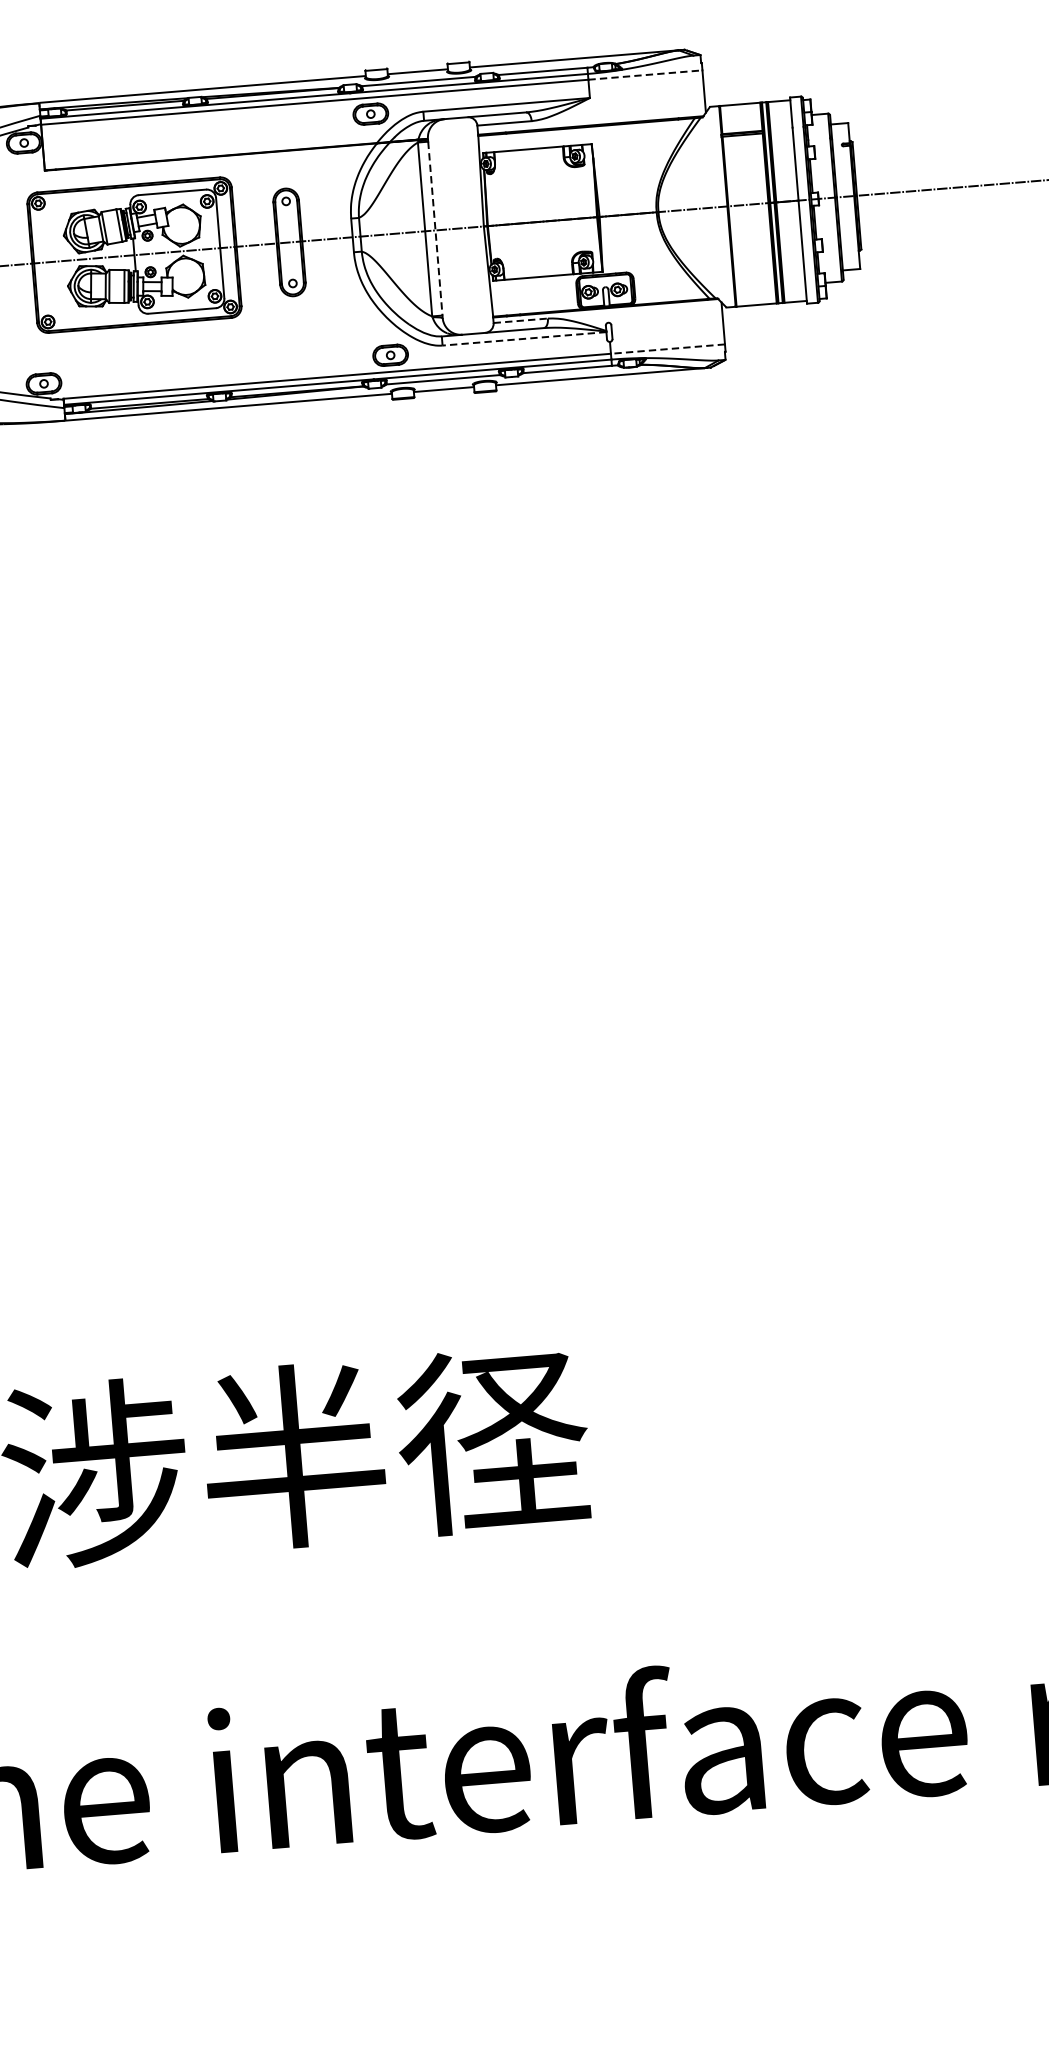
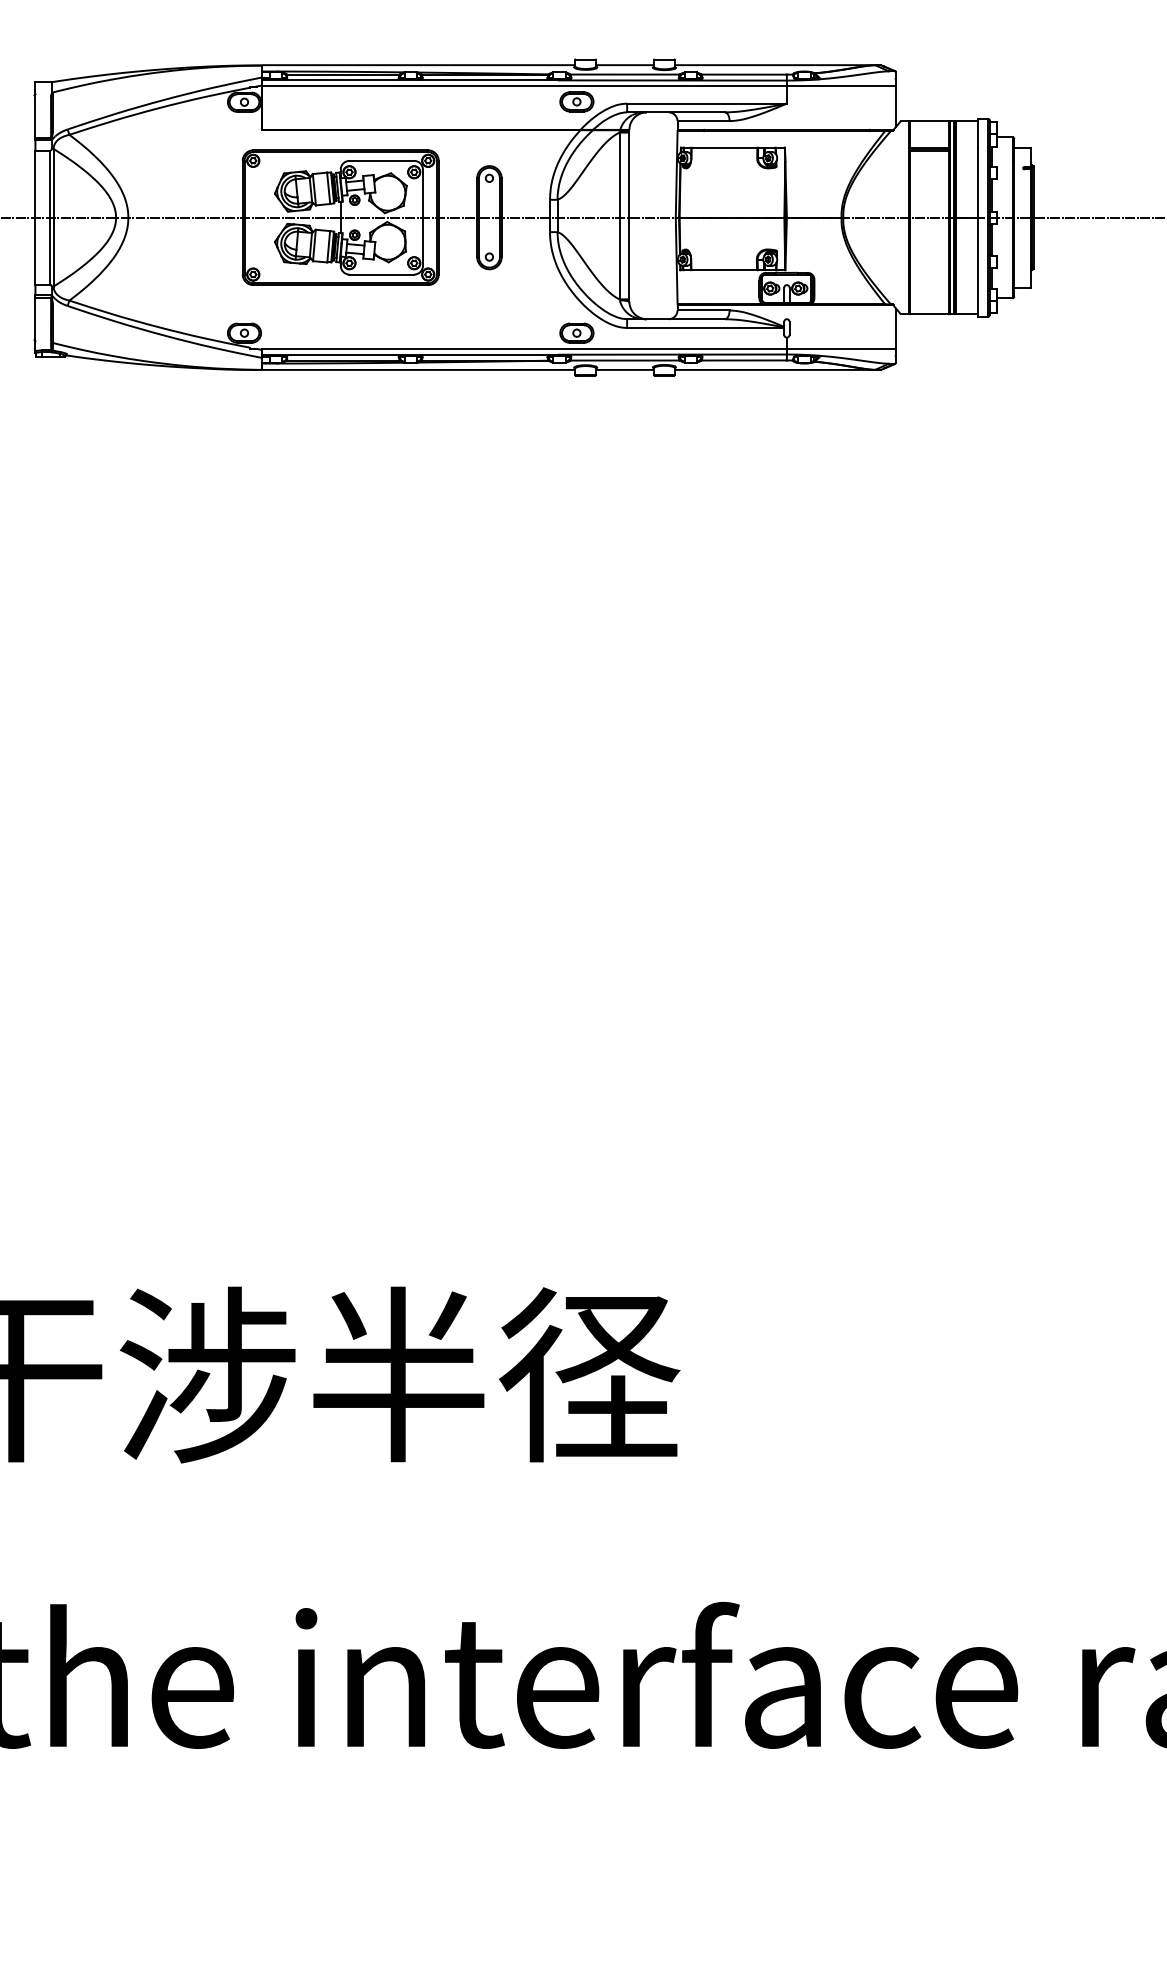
line: (645, 75) -> (841, 86), dashed -> solid
line: (435, 229) -> (629, 216), dashed -> solid
line: (521, 320) -> (704, 310), dashed -> solid
line: (524, 338) -> (705, 327), dashed -> solid
line: (667, 348) -> (841, 348), dashed -> solid

